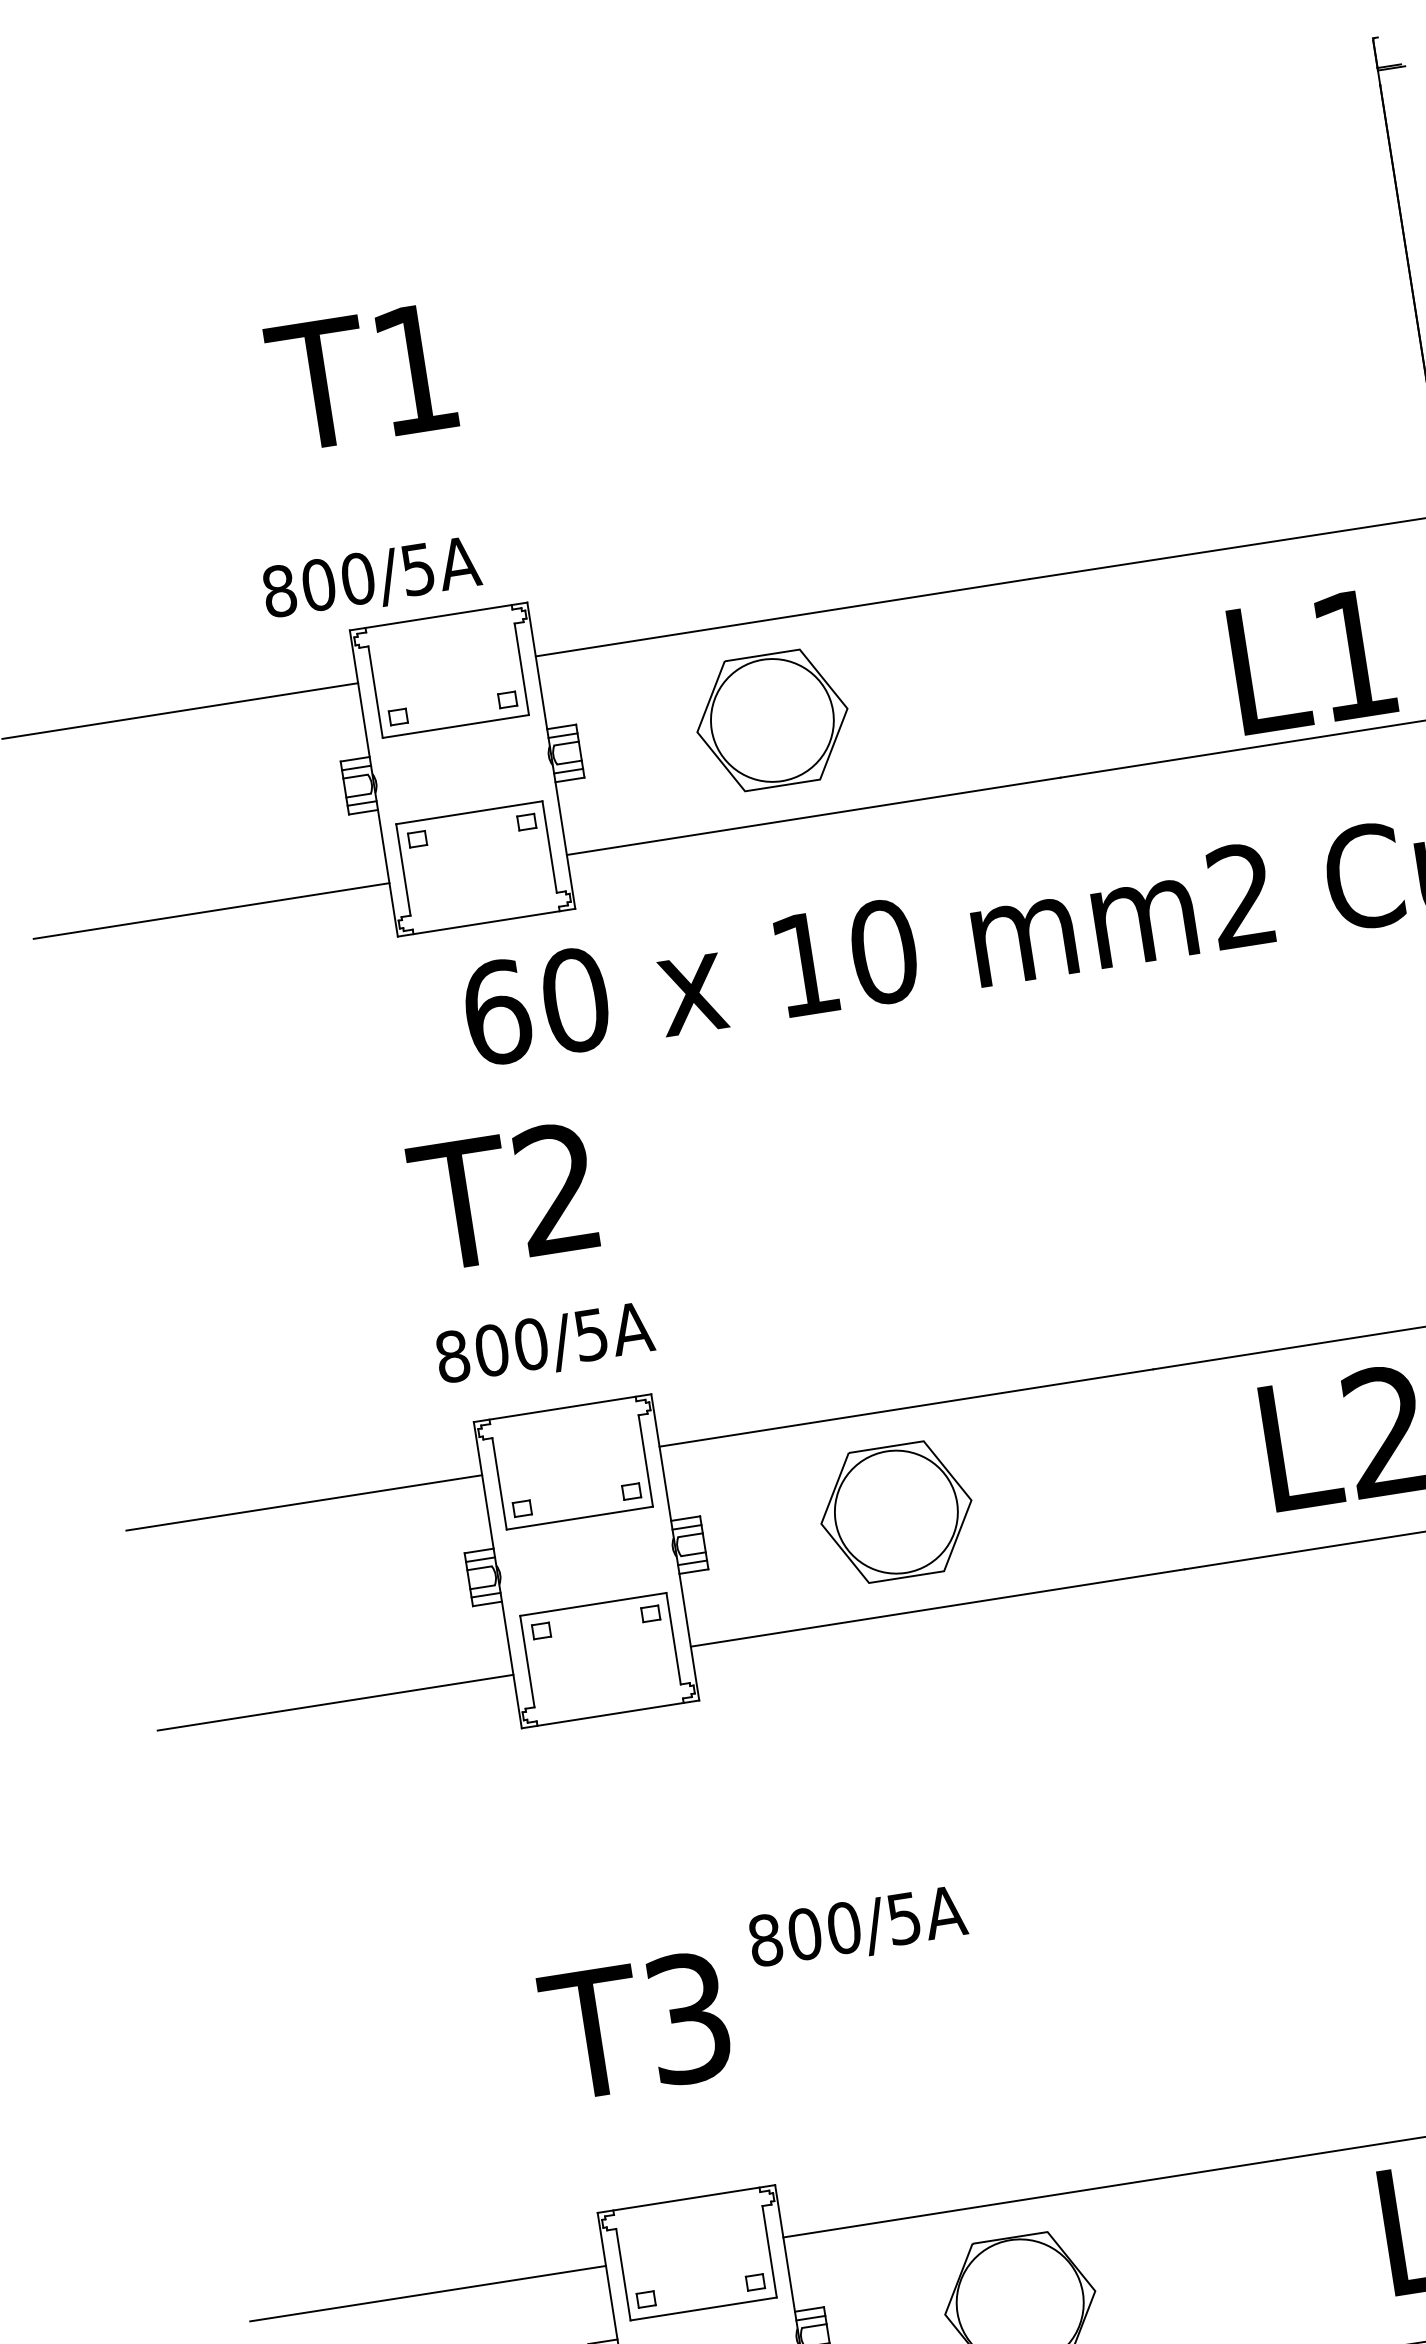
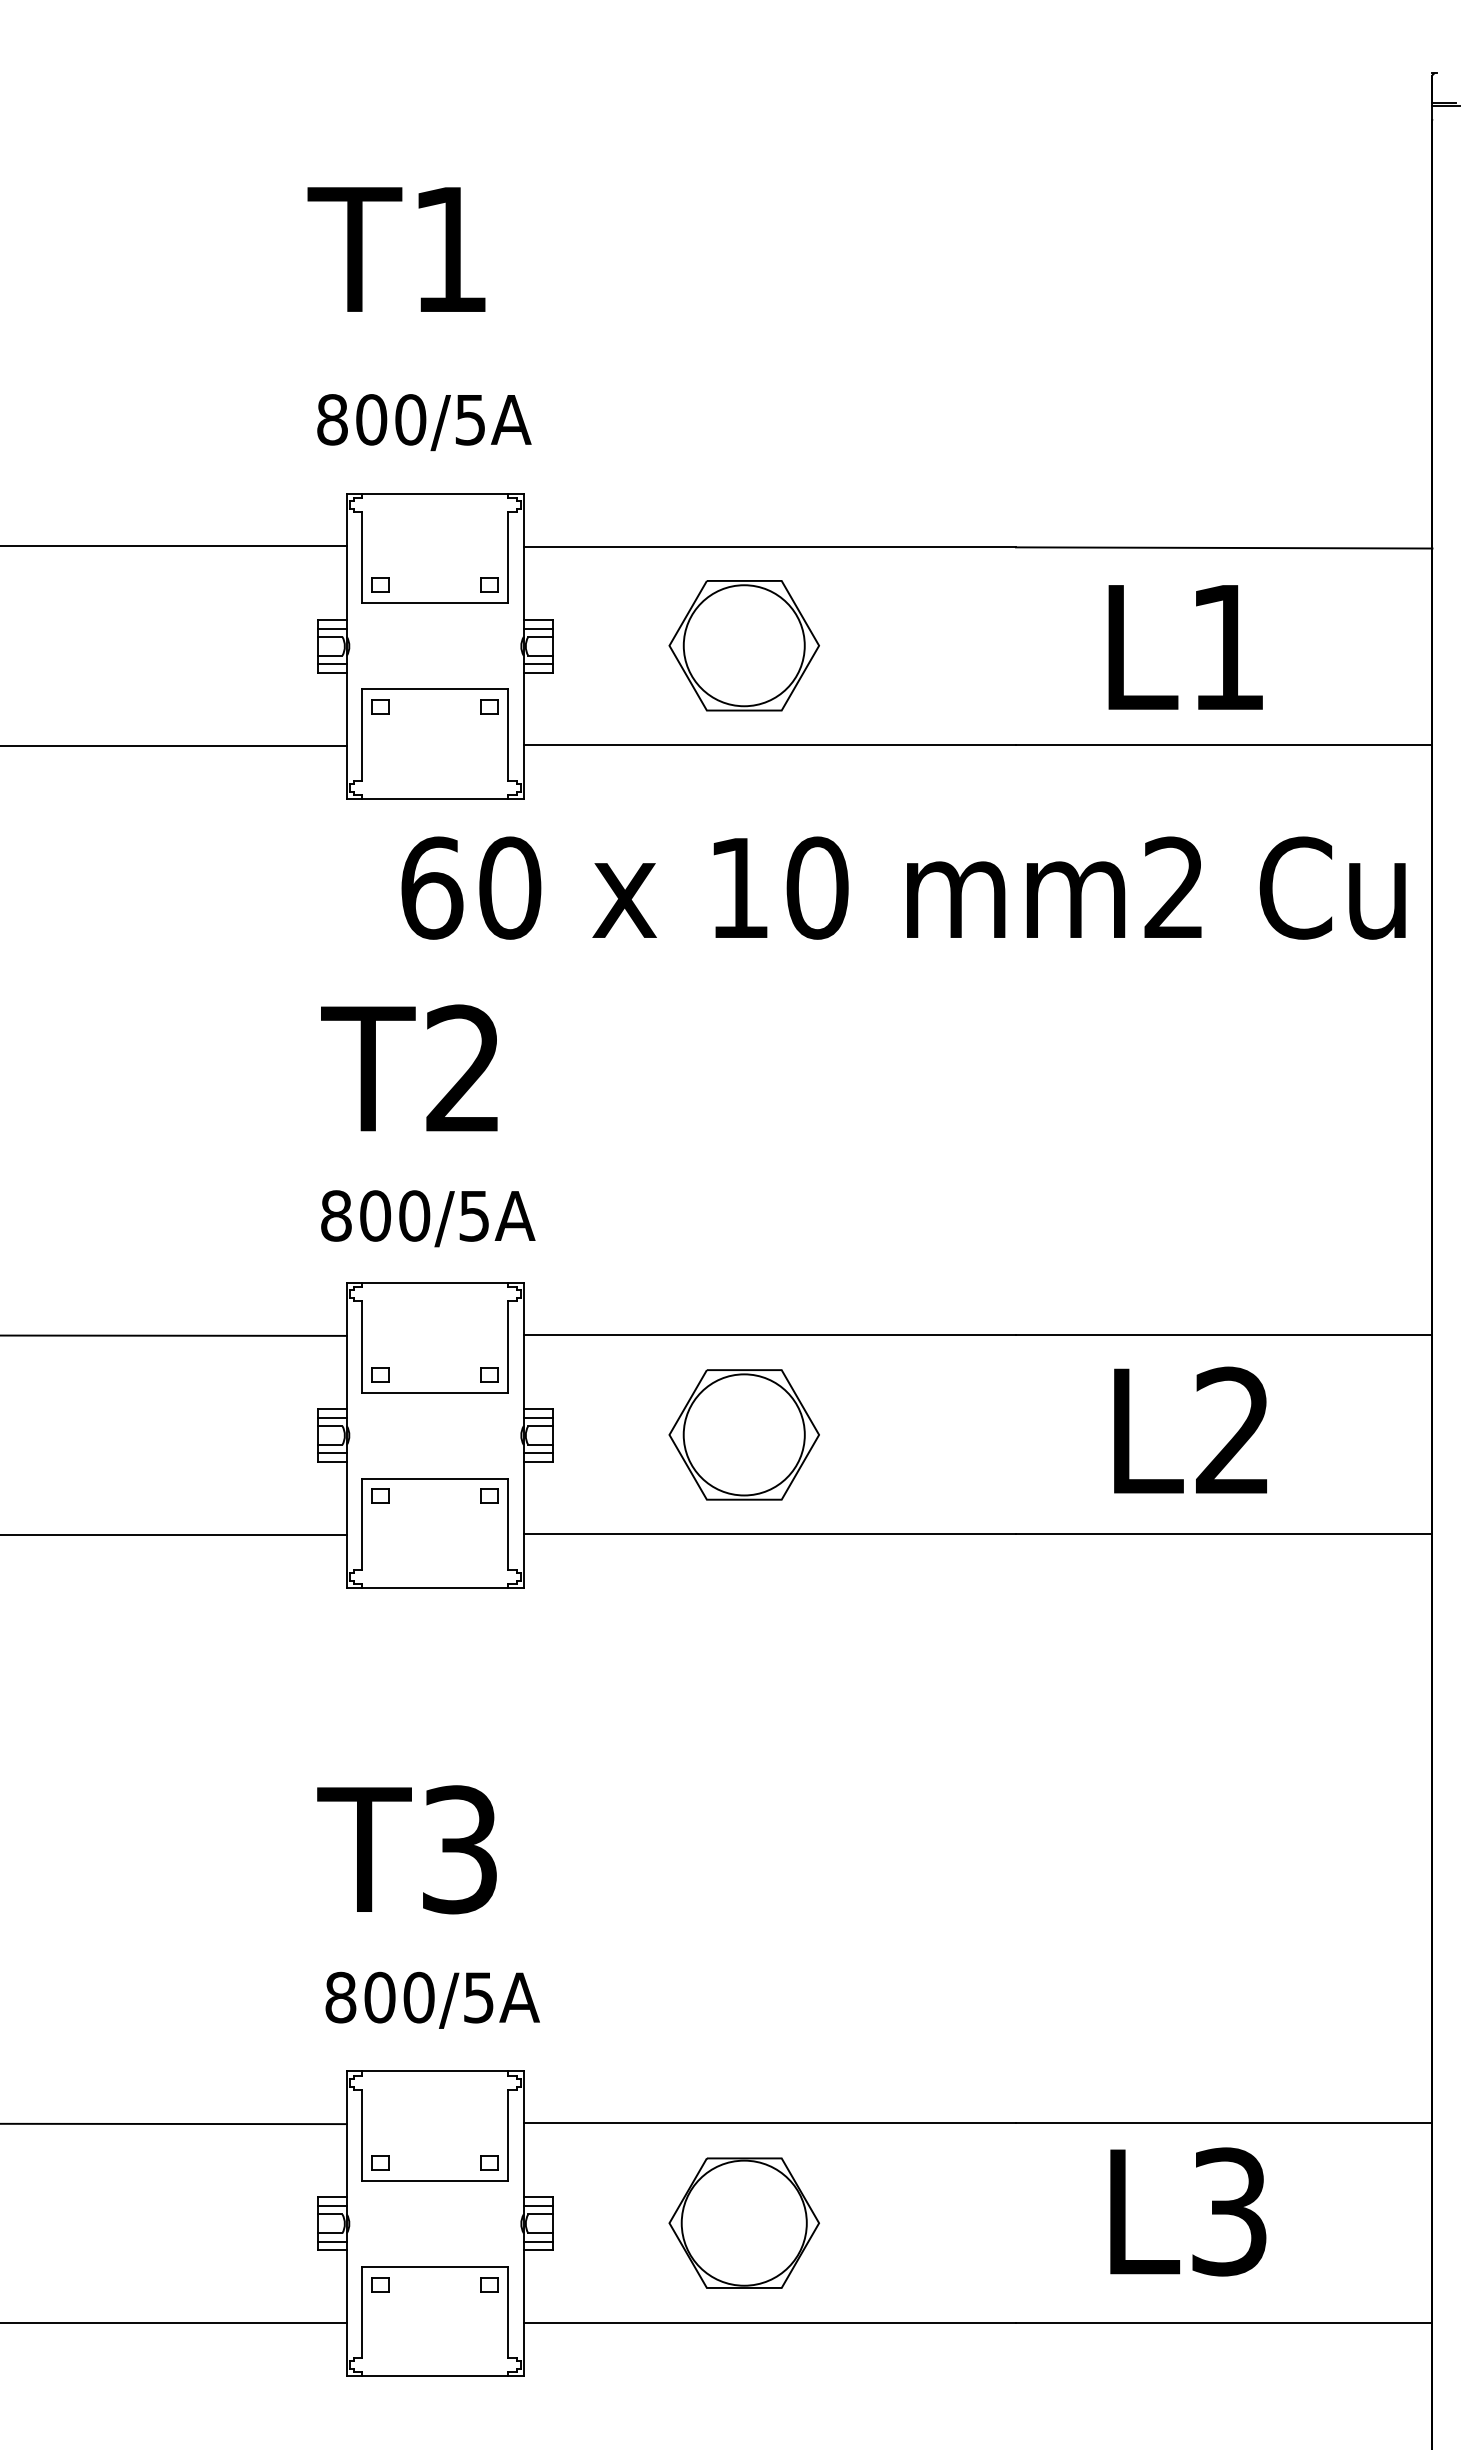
text: (372, 579) -> (424, 422), moved
text: (1312, 661) -> (1185, 647), moved
text: (857, 1927) -> (432, 1999), moved
text: (634, 2026) -> (406, 1849), moved

